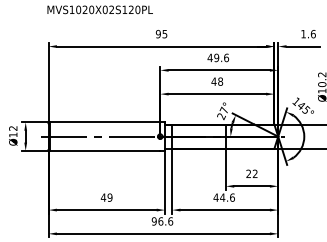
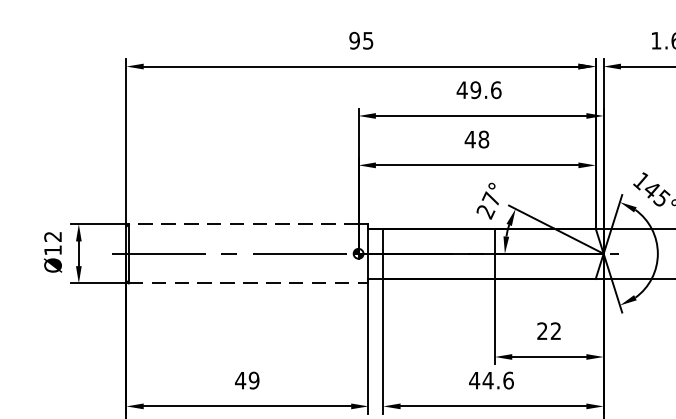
line: (104, 122) -> (242, 224), solid -> dashed
line: (105, 150) -> (244, 282), solid -> dashed

